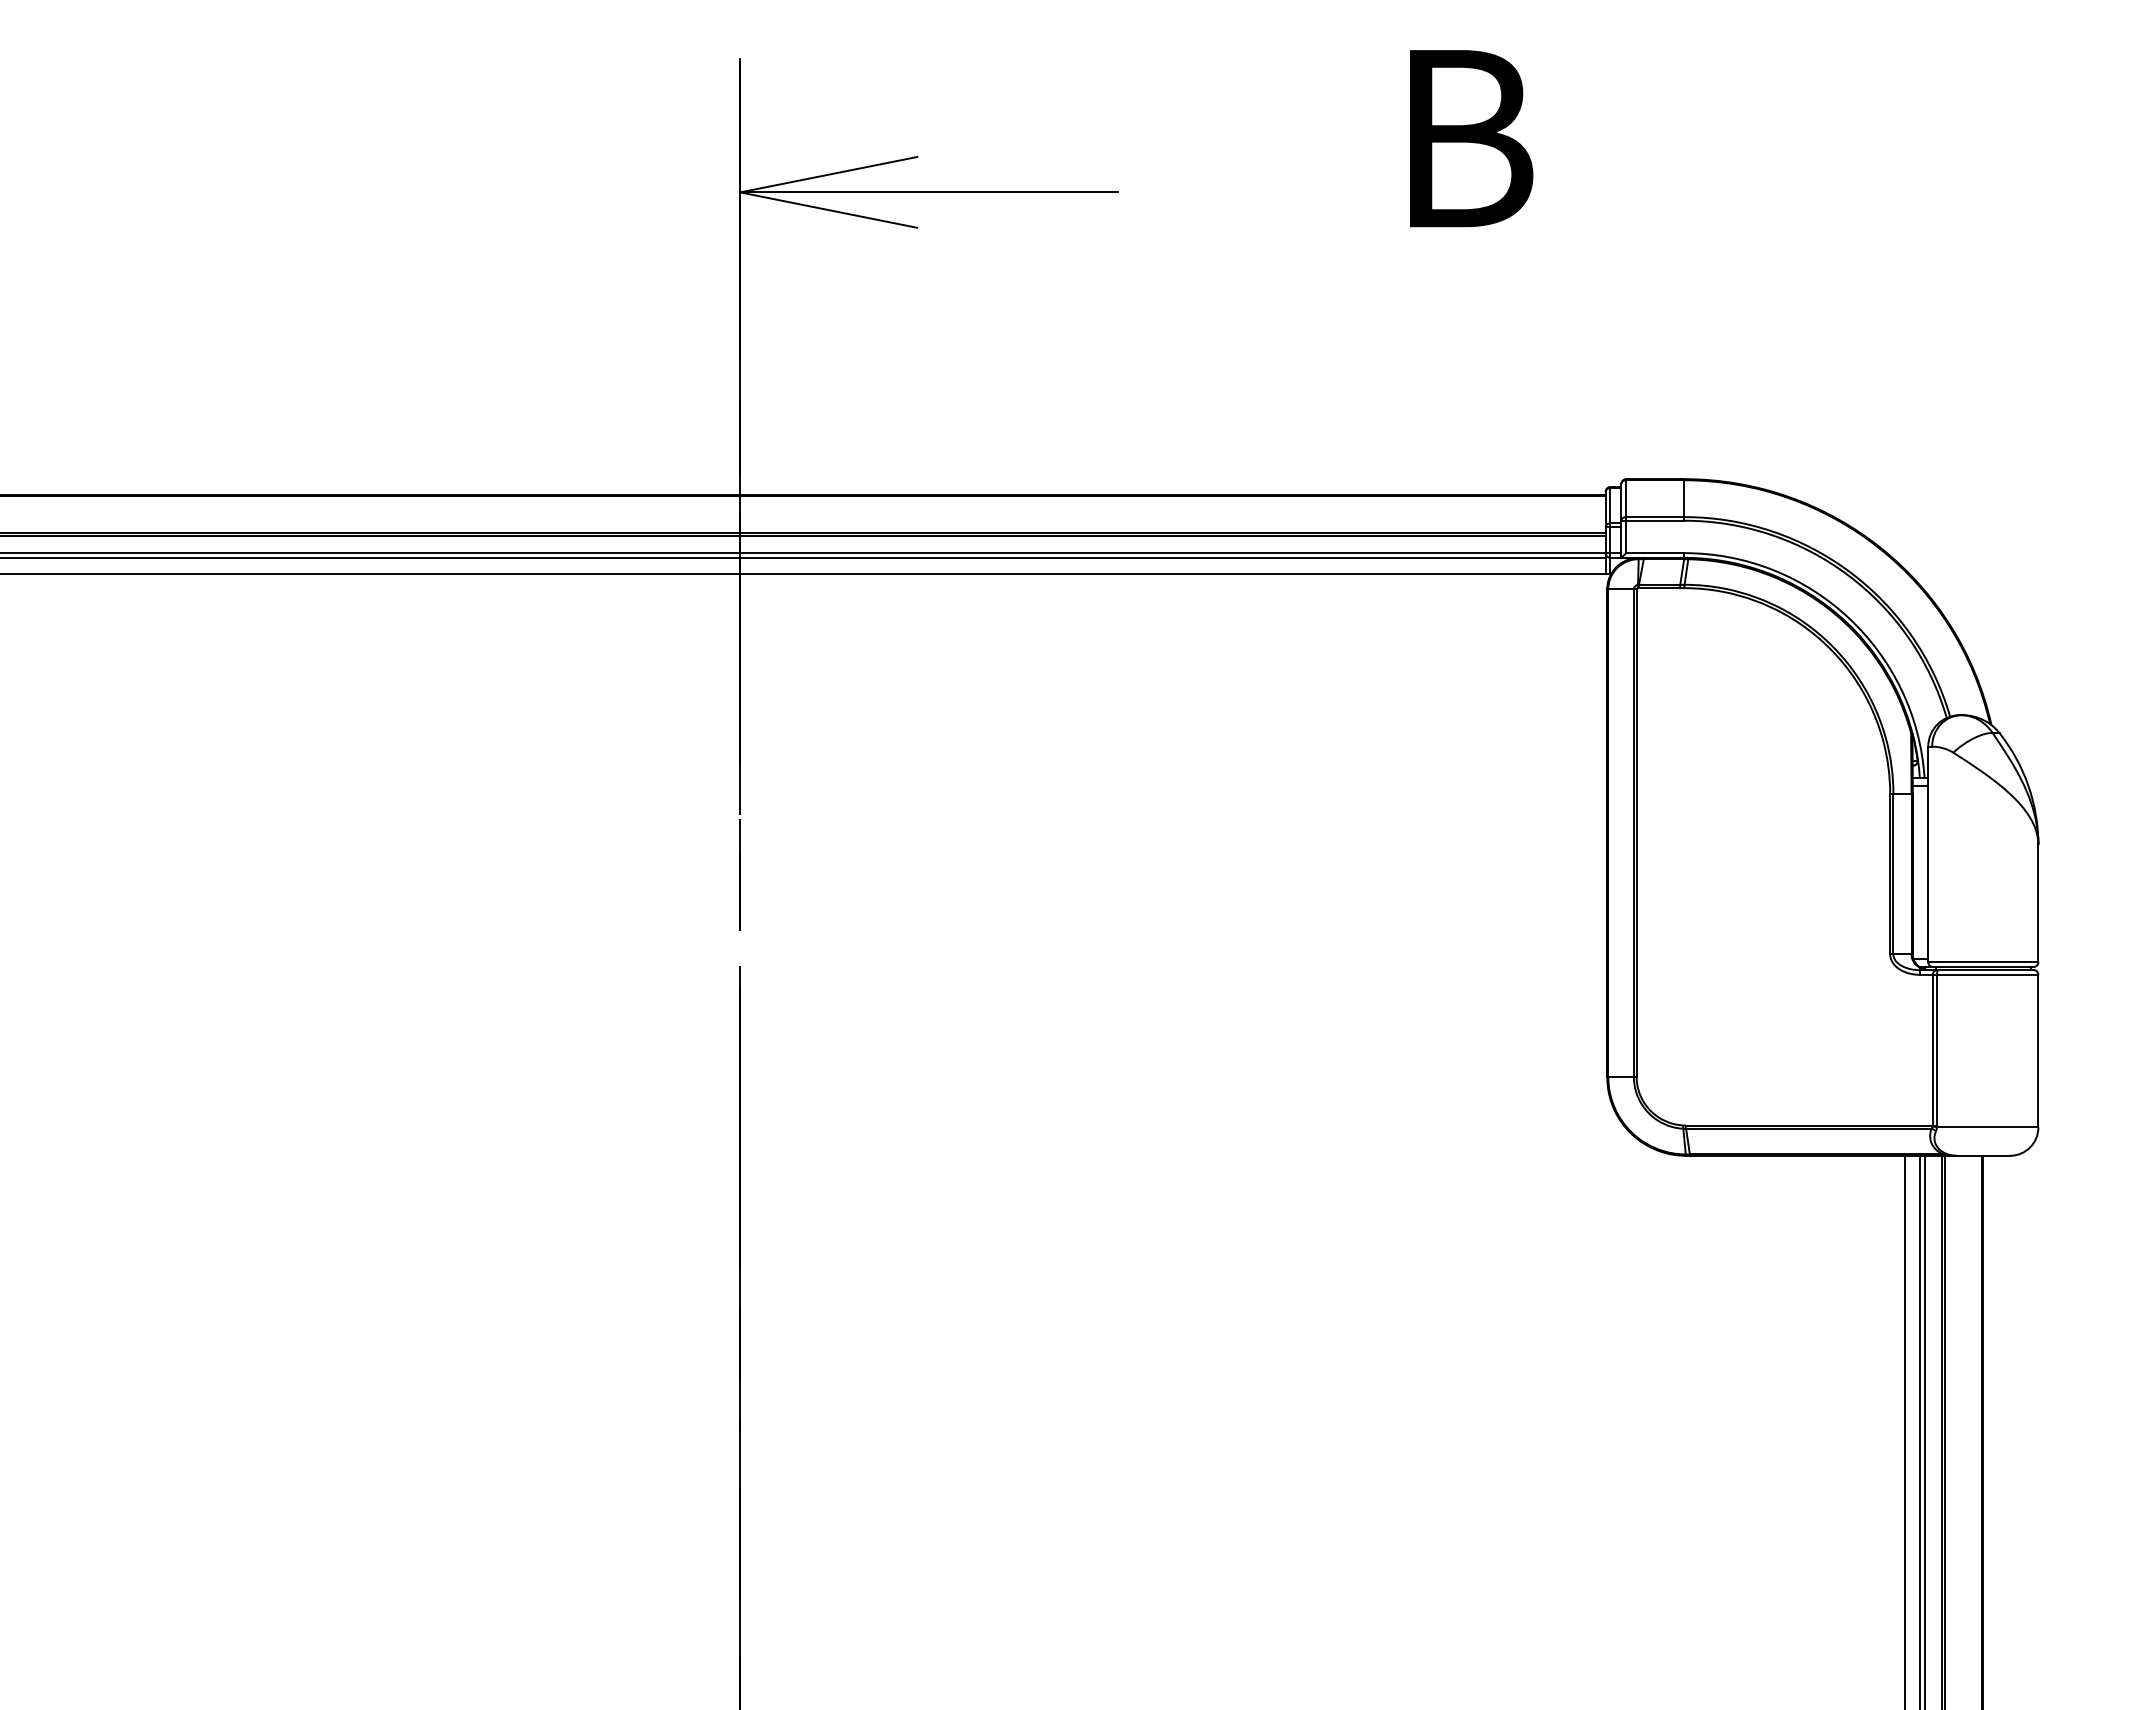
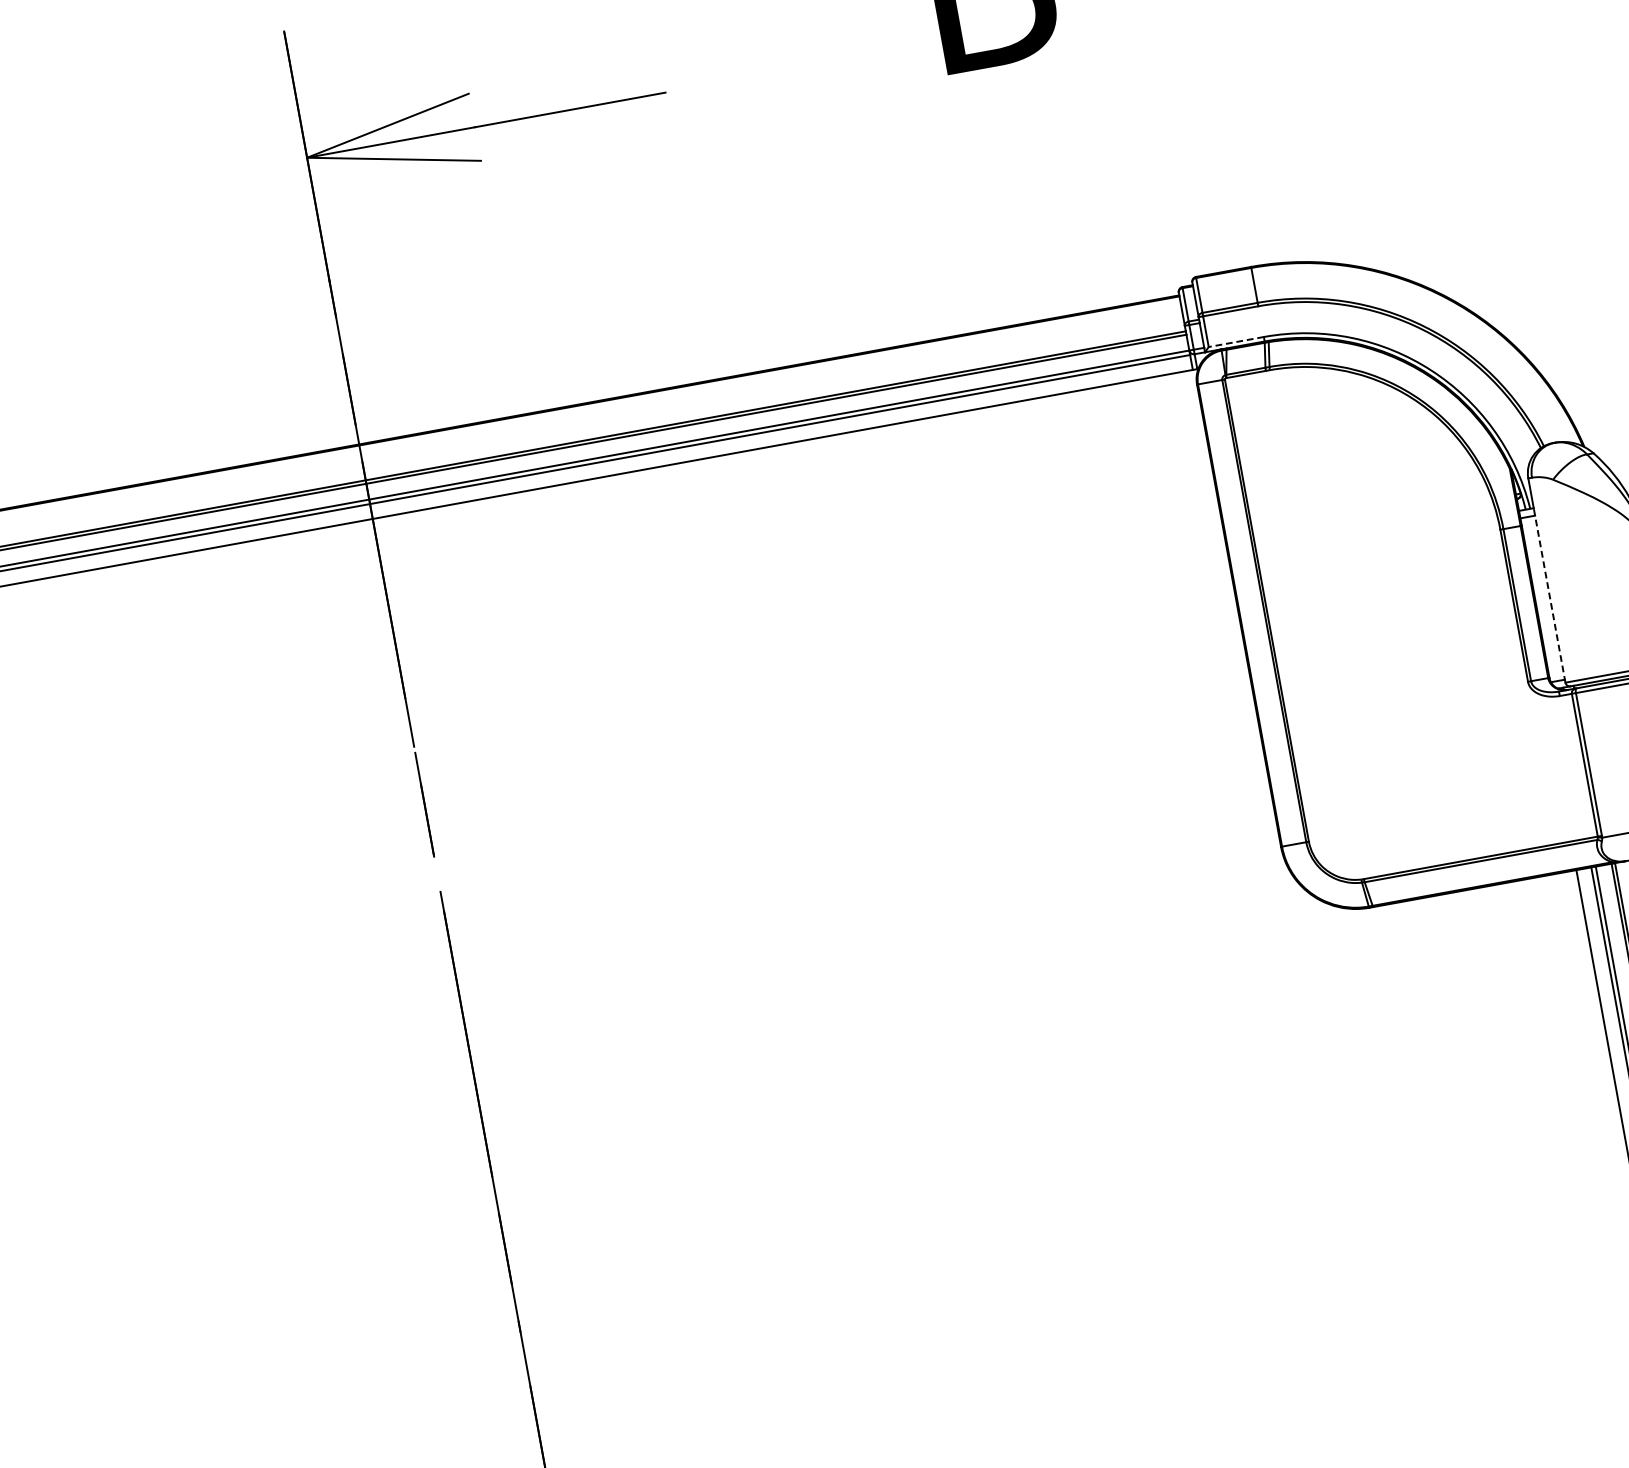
line: (1654, 553) -> (1235, 342), solid -> dashed
line: (1928, 869) -> (1549, 594), solid -> dashed

